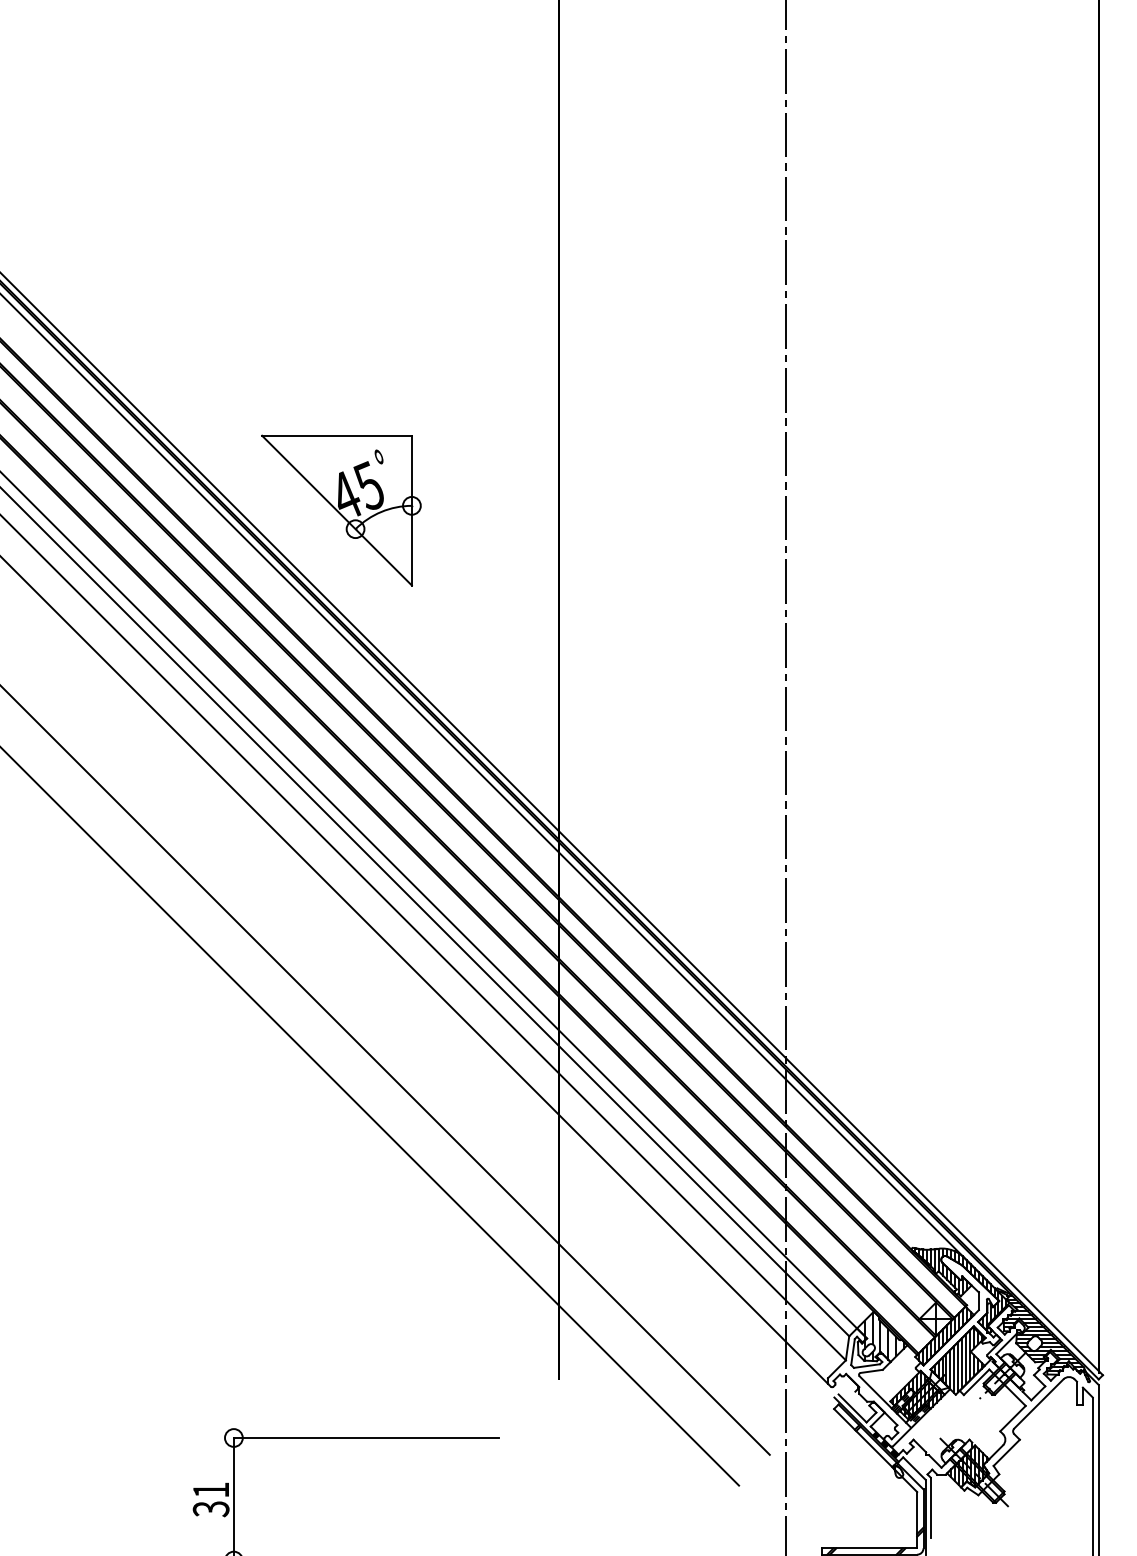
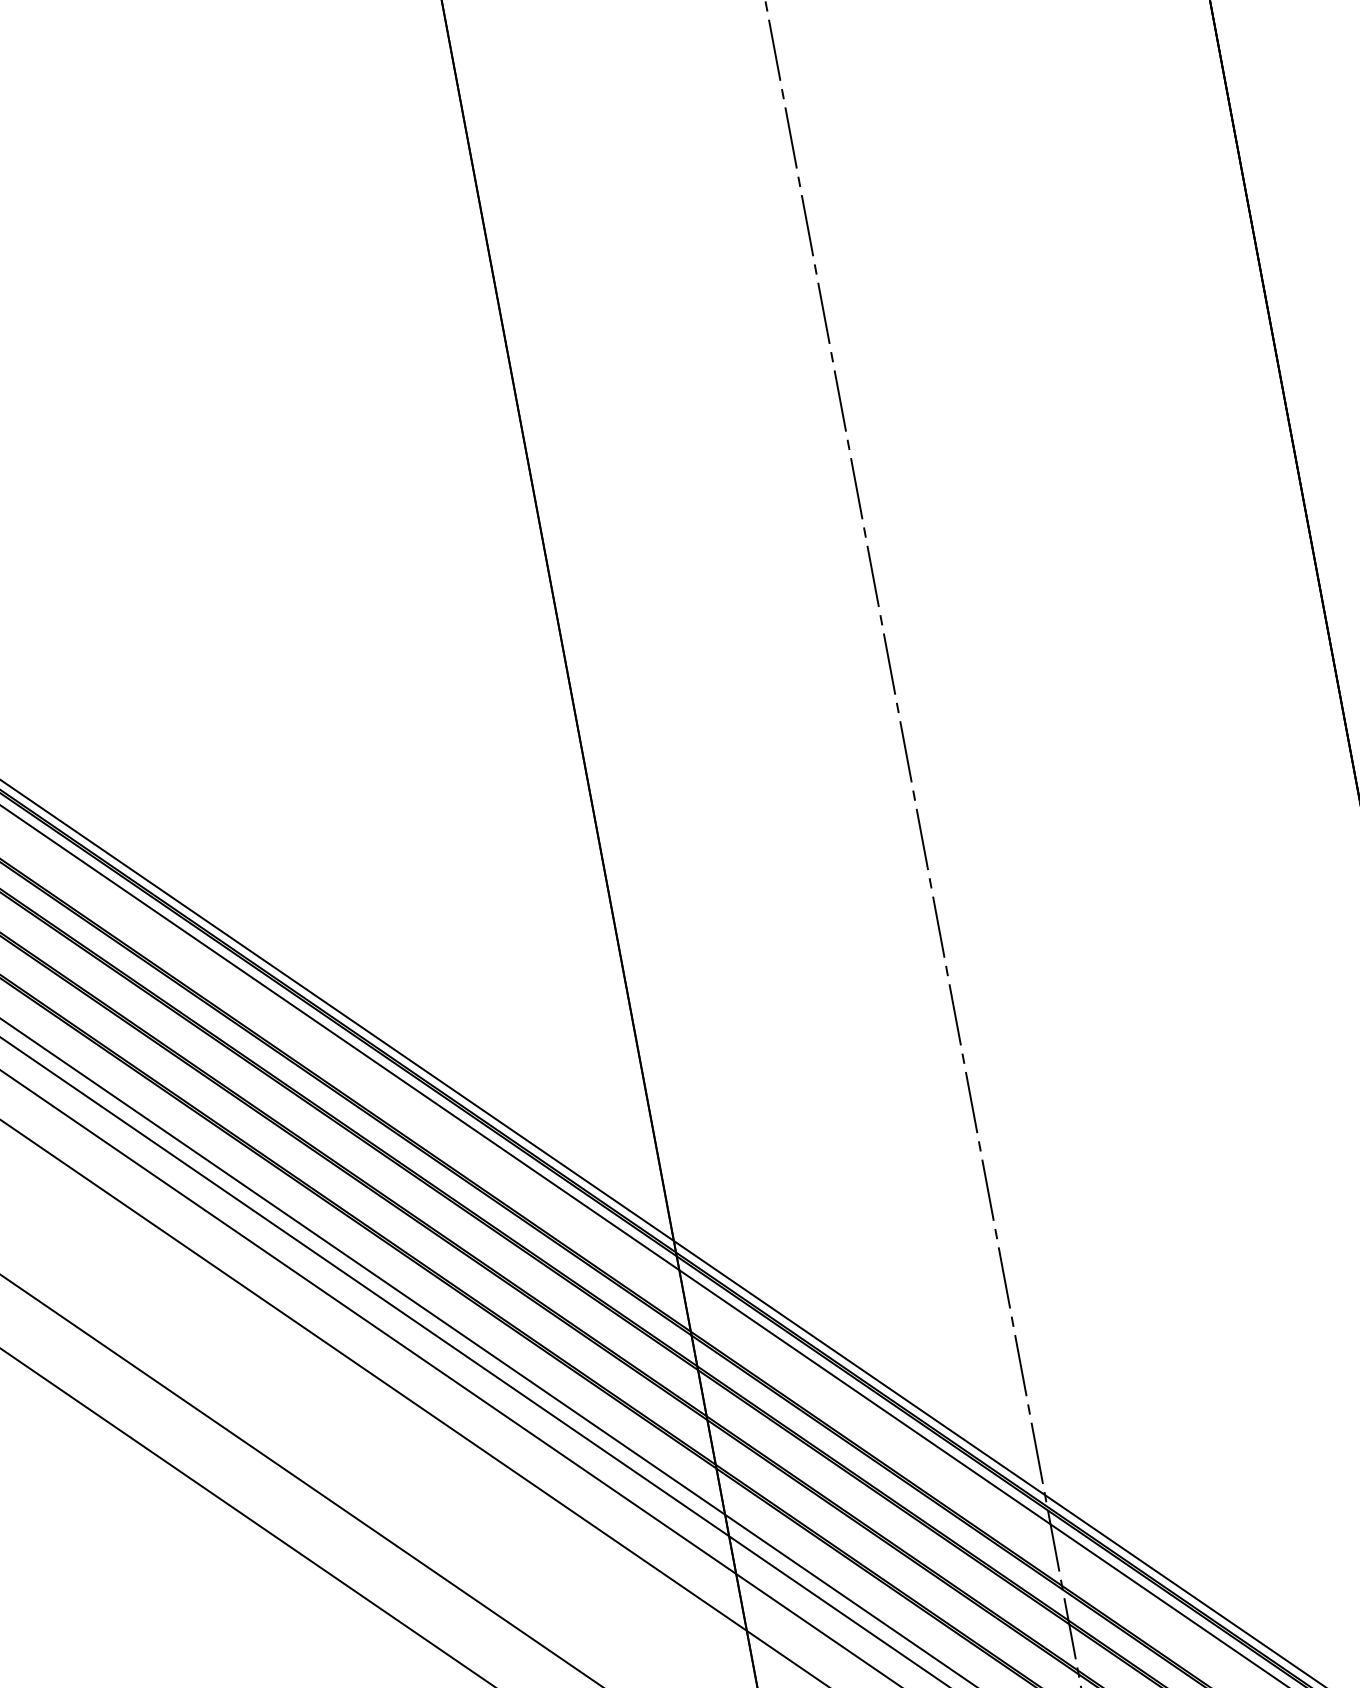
part: (341, 510) -> (292, 856), removed

